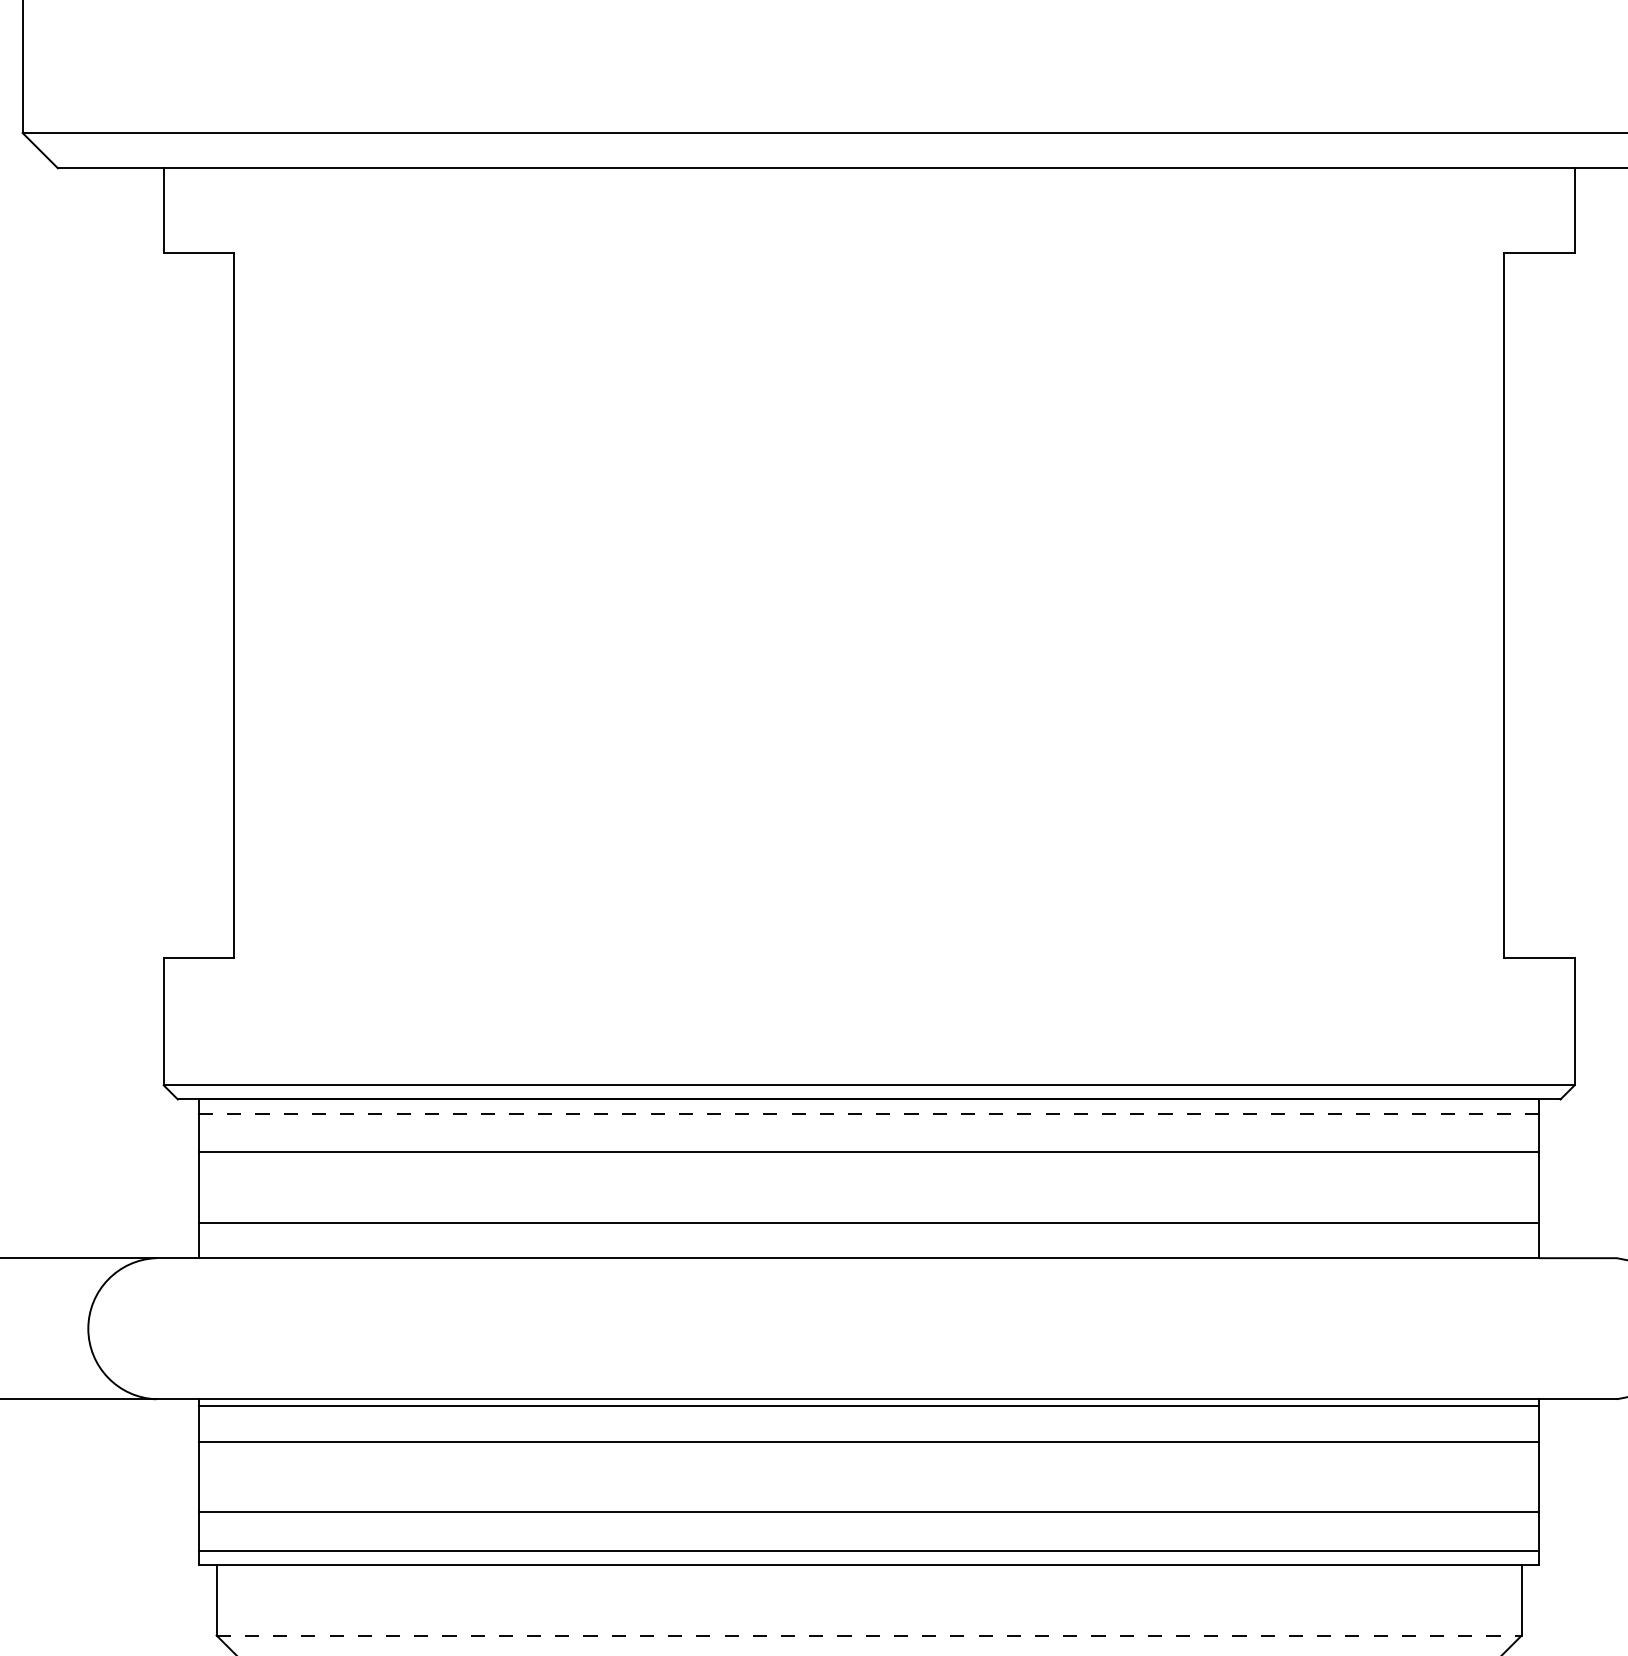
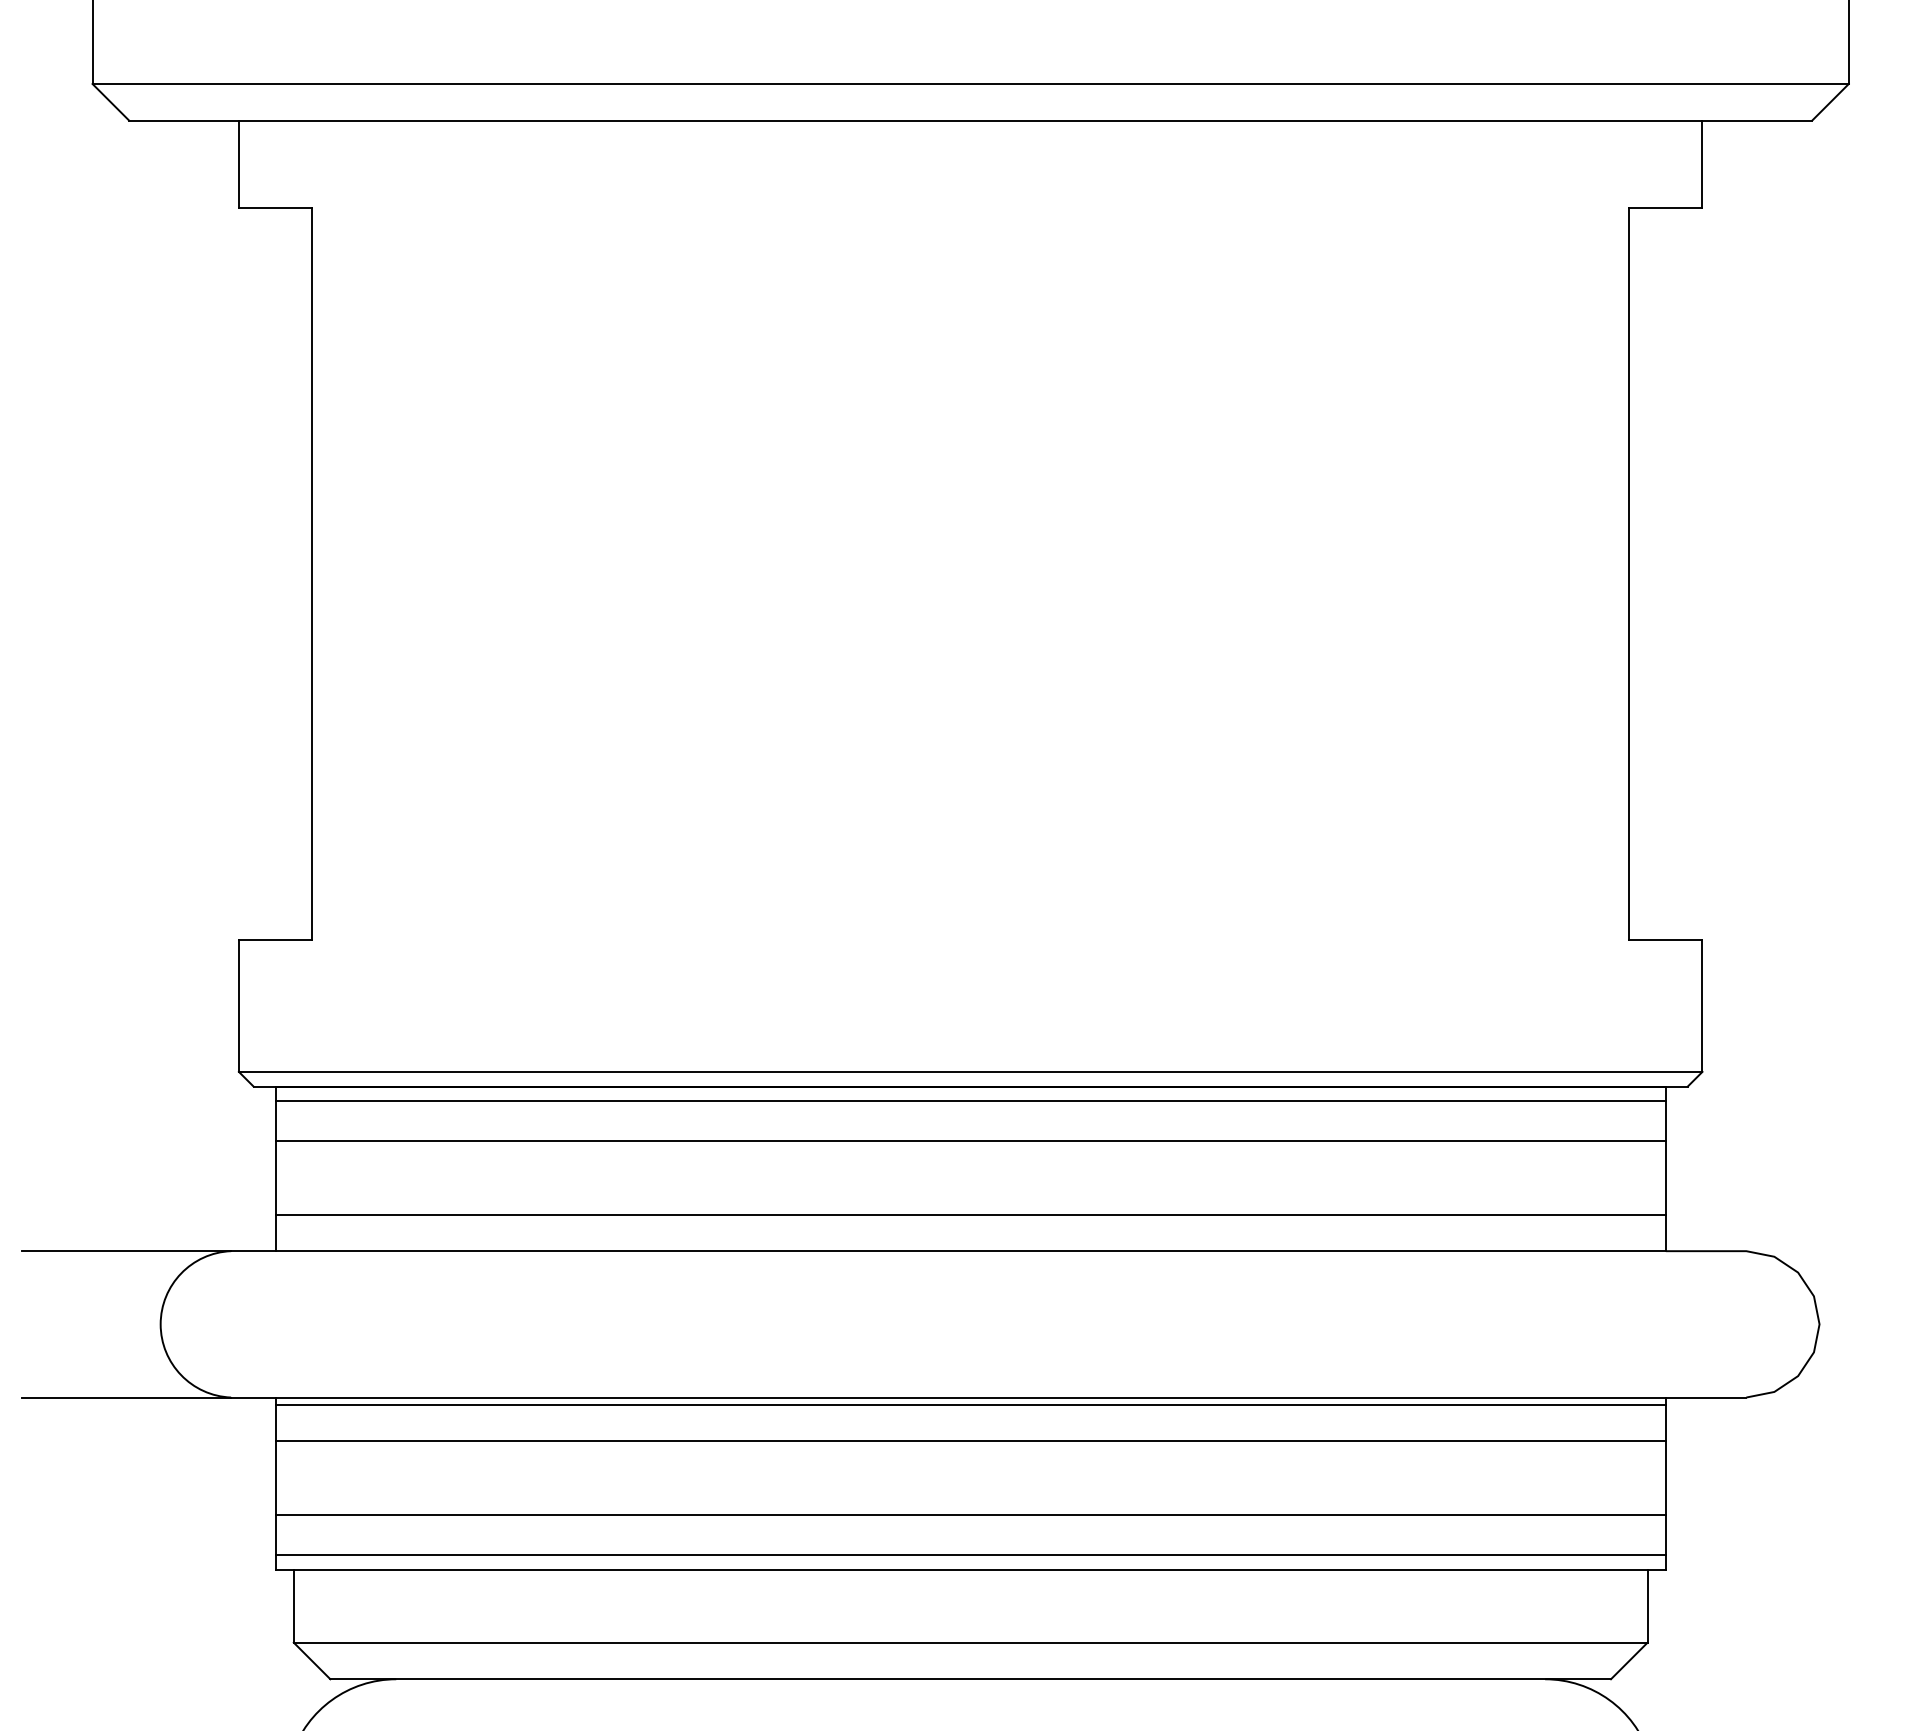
line: (869, 1113) -> (971, 1101), dashed -> solid
line: (868, 1635) -> (970, 1642), dashed -> solid

